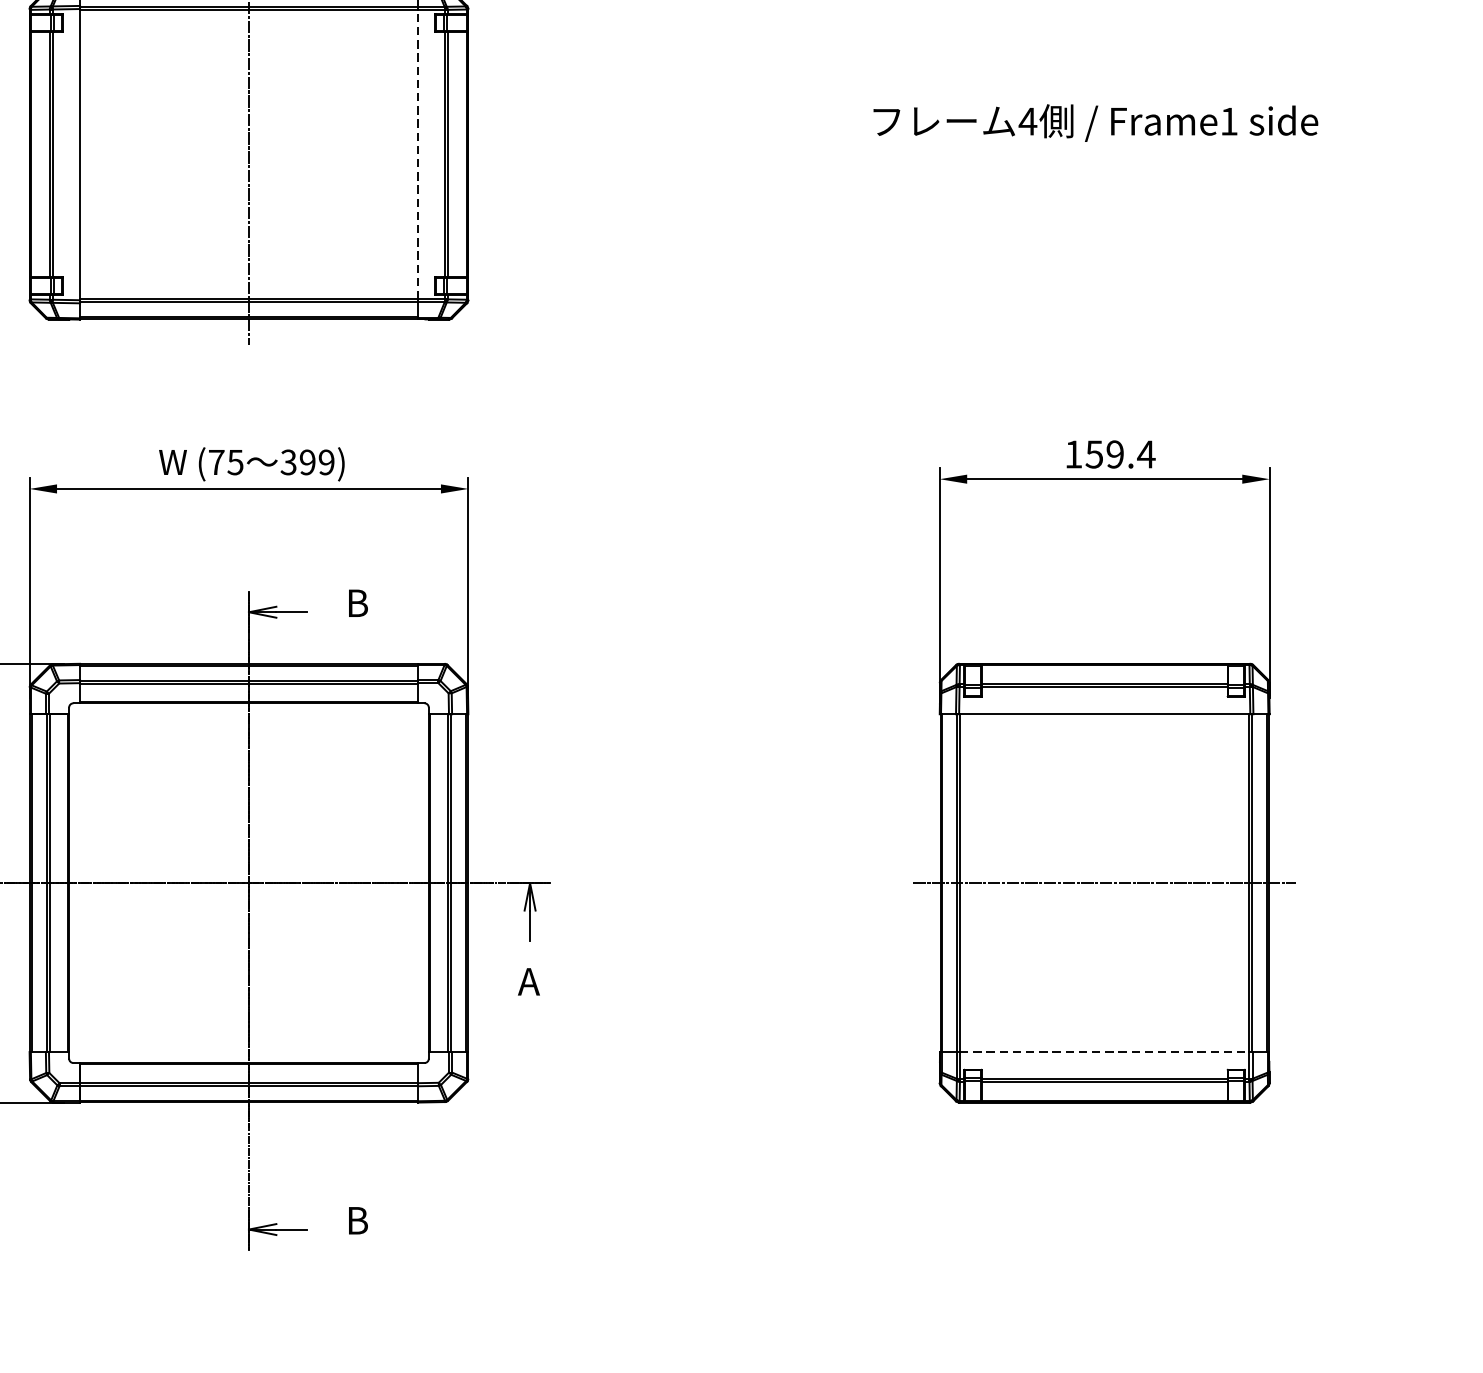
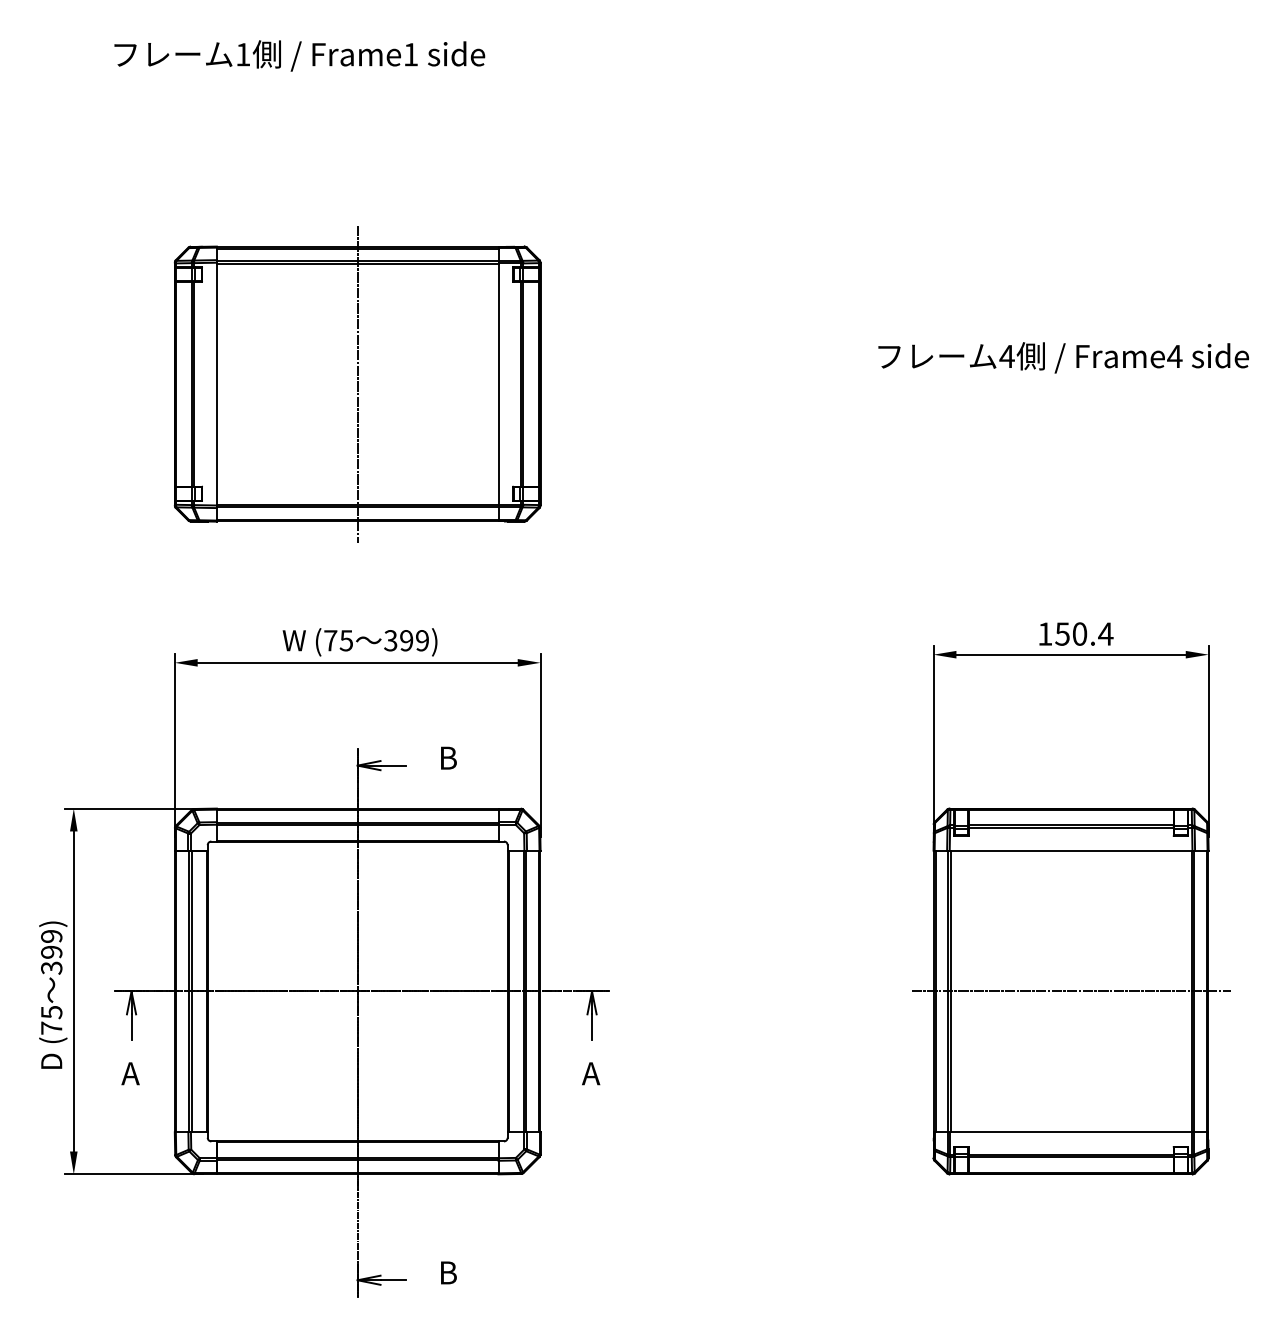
text: (1228, 121) -> (1174, 356), Frame1 -> Frame4
line: (417, 155) -> (498, 384), dashed -> solid
text: (1114, 453) -> (1079, 633), 159.4 -> 150.4
line: (1105, 1052) -> (1071, 1132), dashed -> solid

